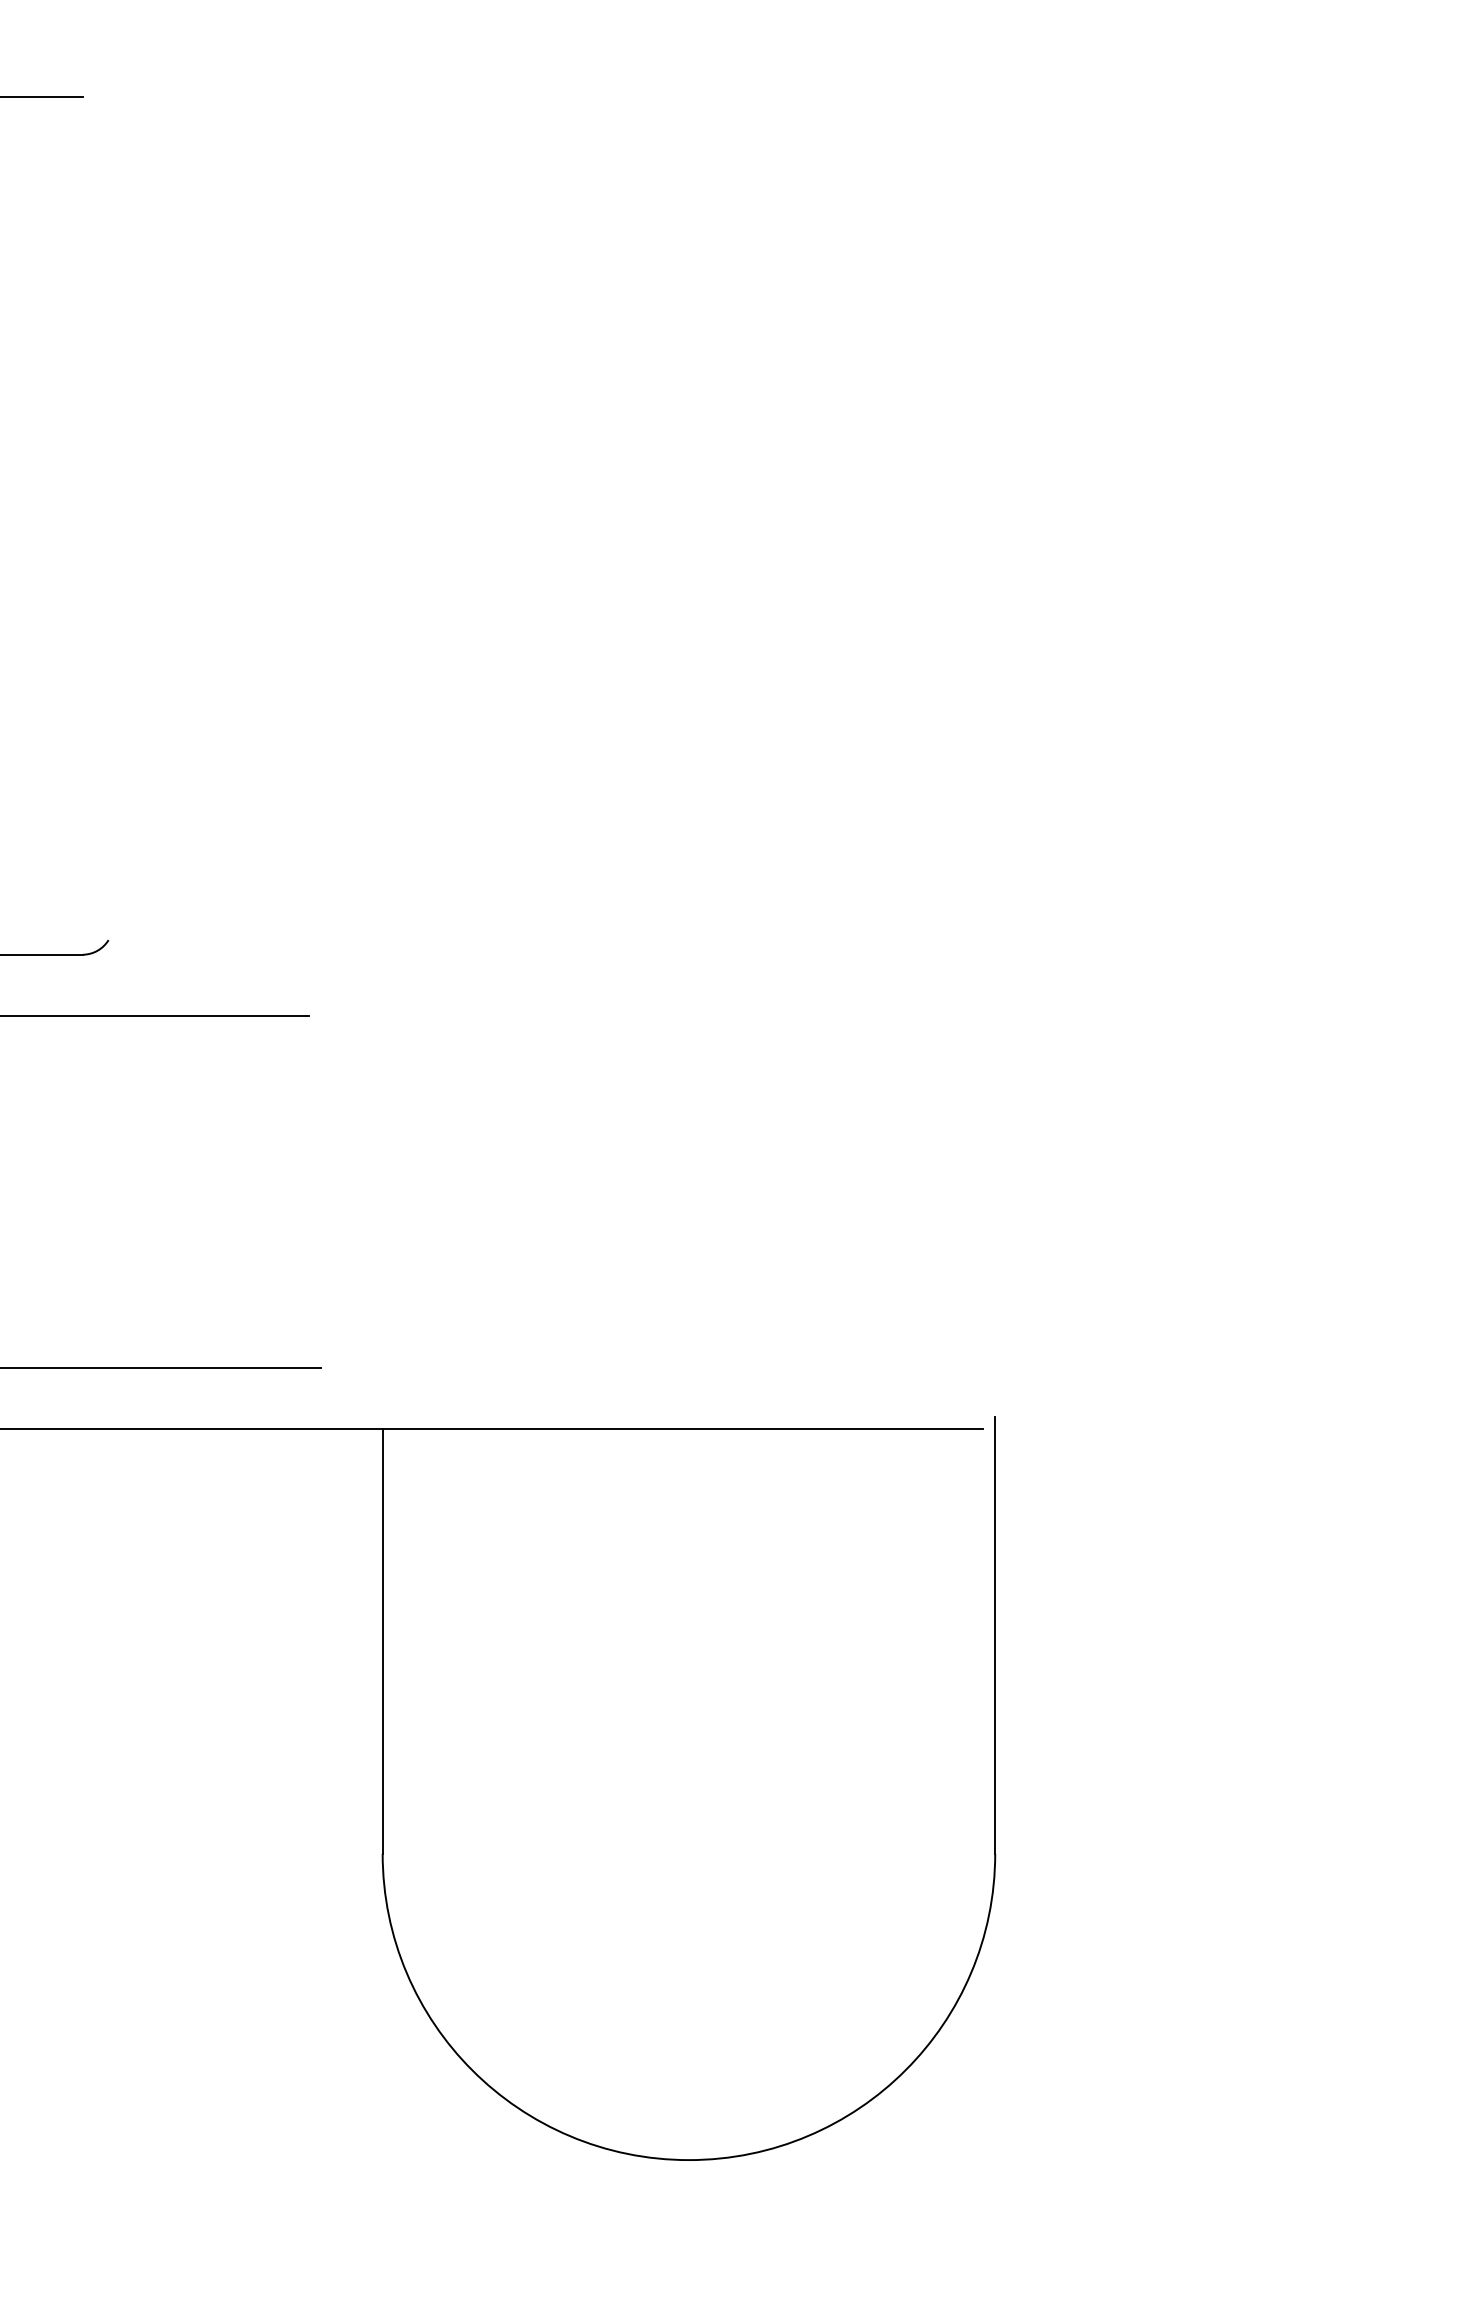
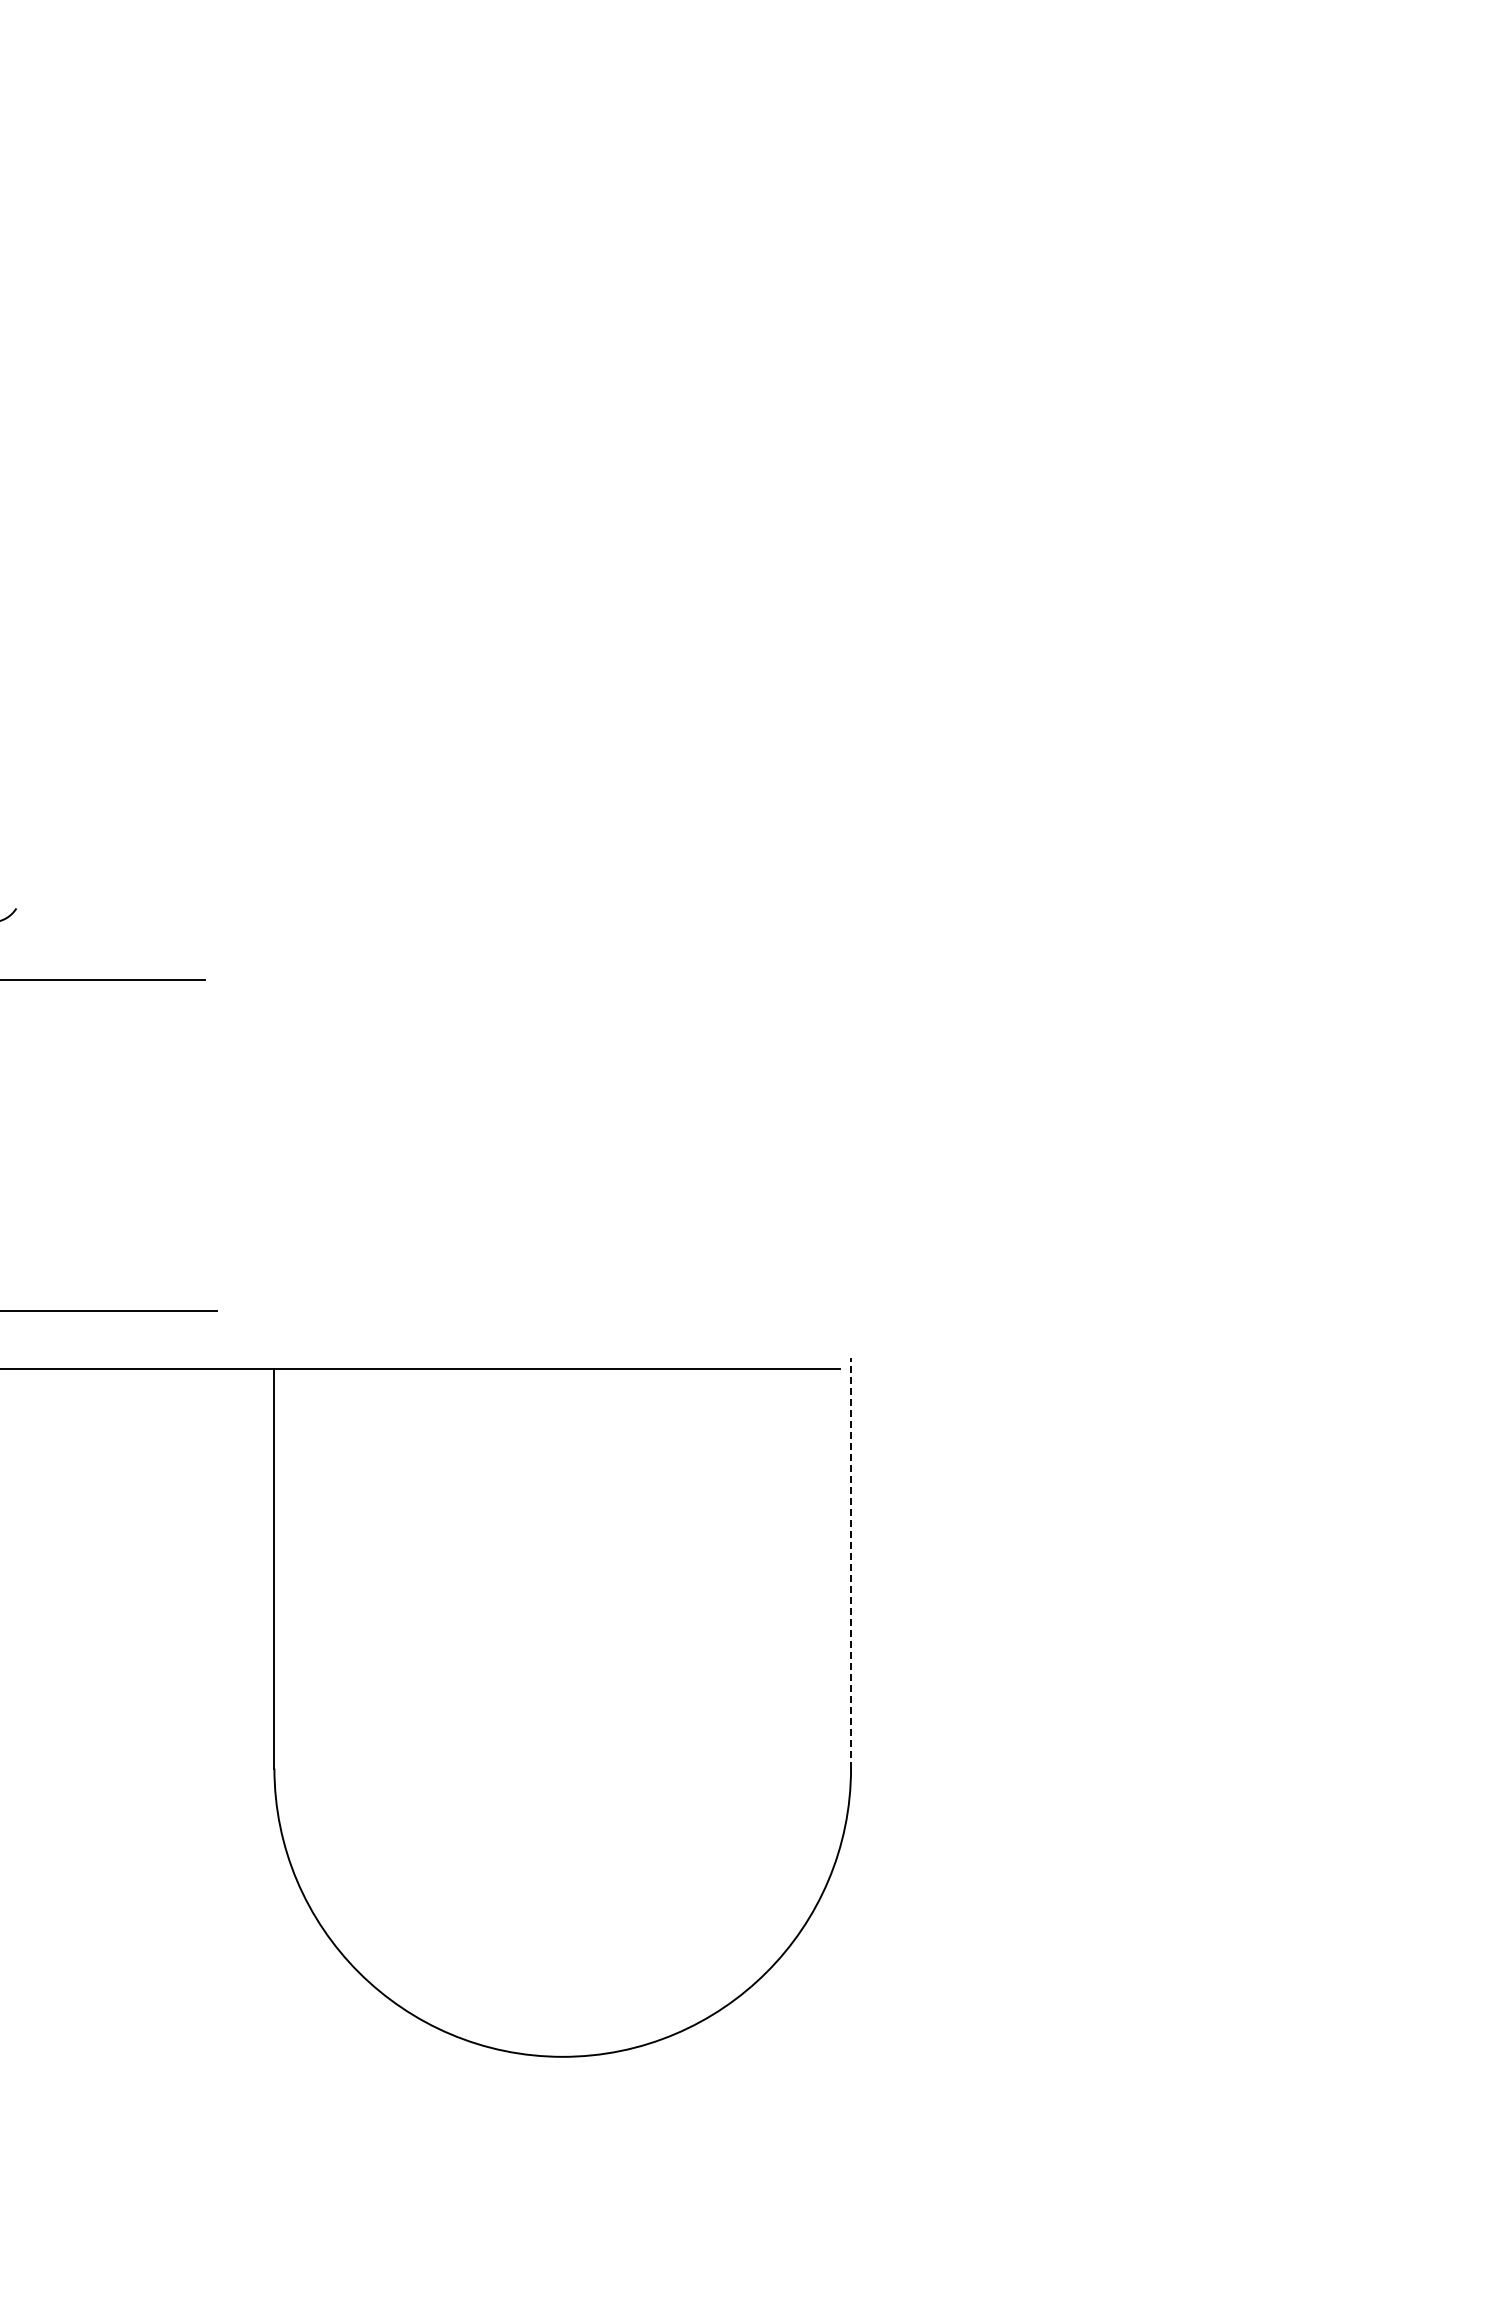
line: (995, 1634) -> (851, 1562), solid -> dashed

